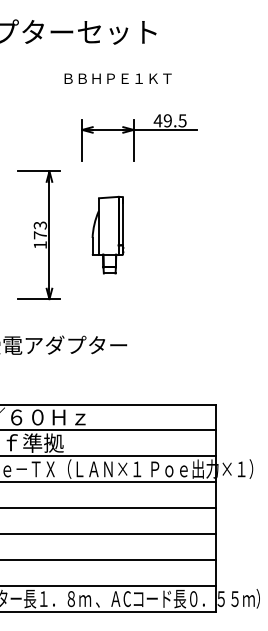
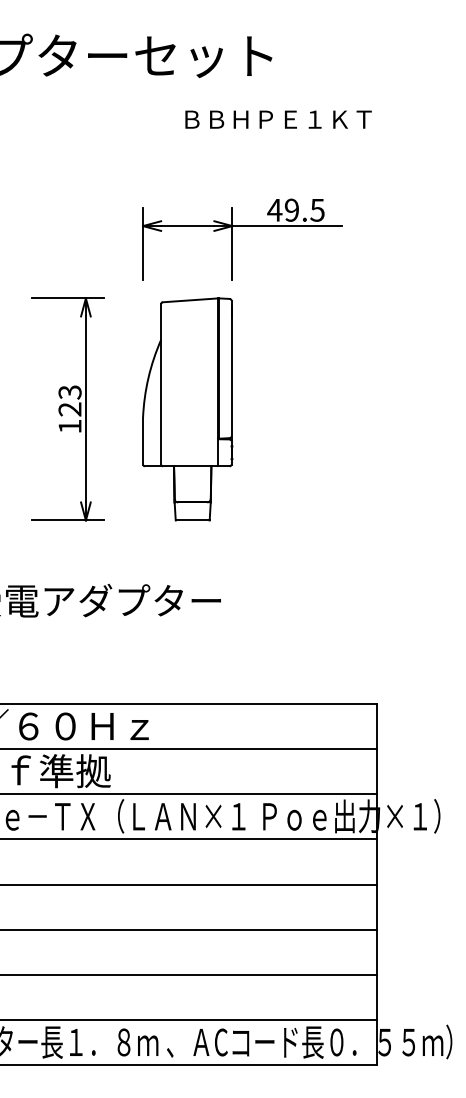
text: (117, 78) -> (277, 119), moved
part: (107, 234) -> (186, 408), size x1.67
text: (39, 235) -> (68, 409), 173 -> 123

